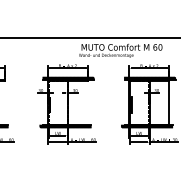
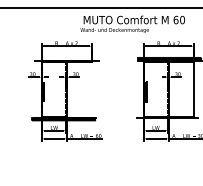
hatch: (68, 78) -> (67, 59), removed
hatch: (146, 126) -> (165, 119), removed

